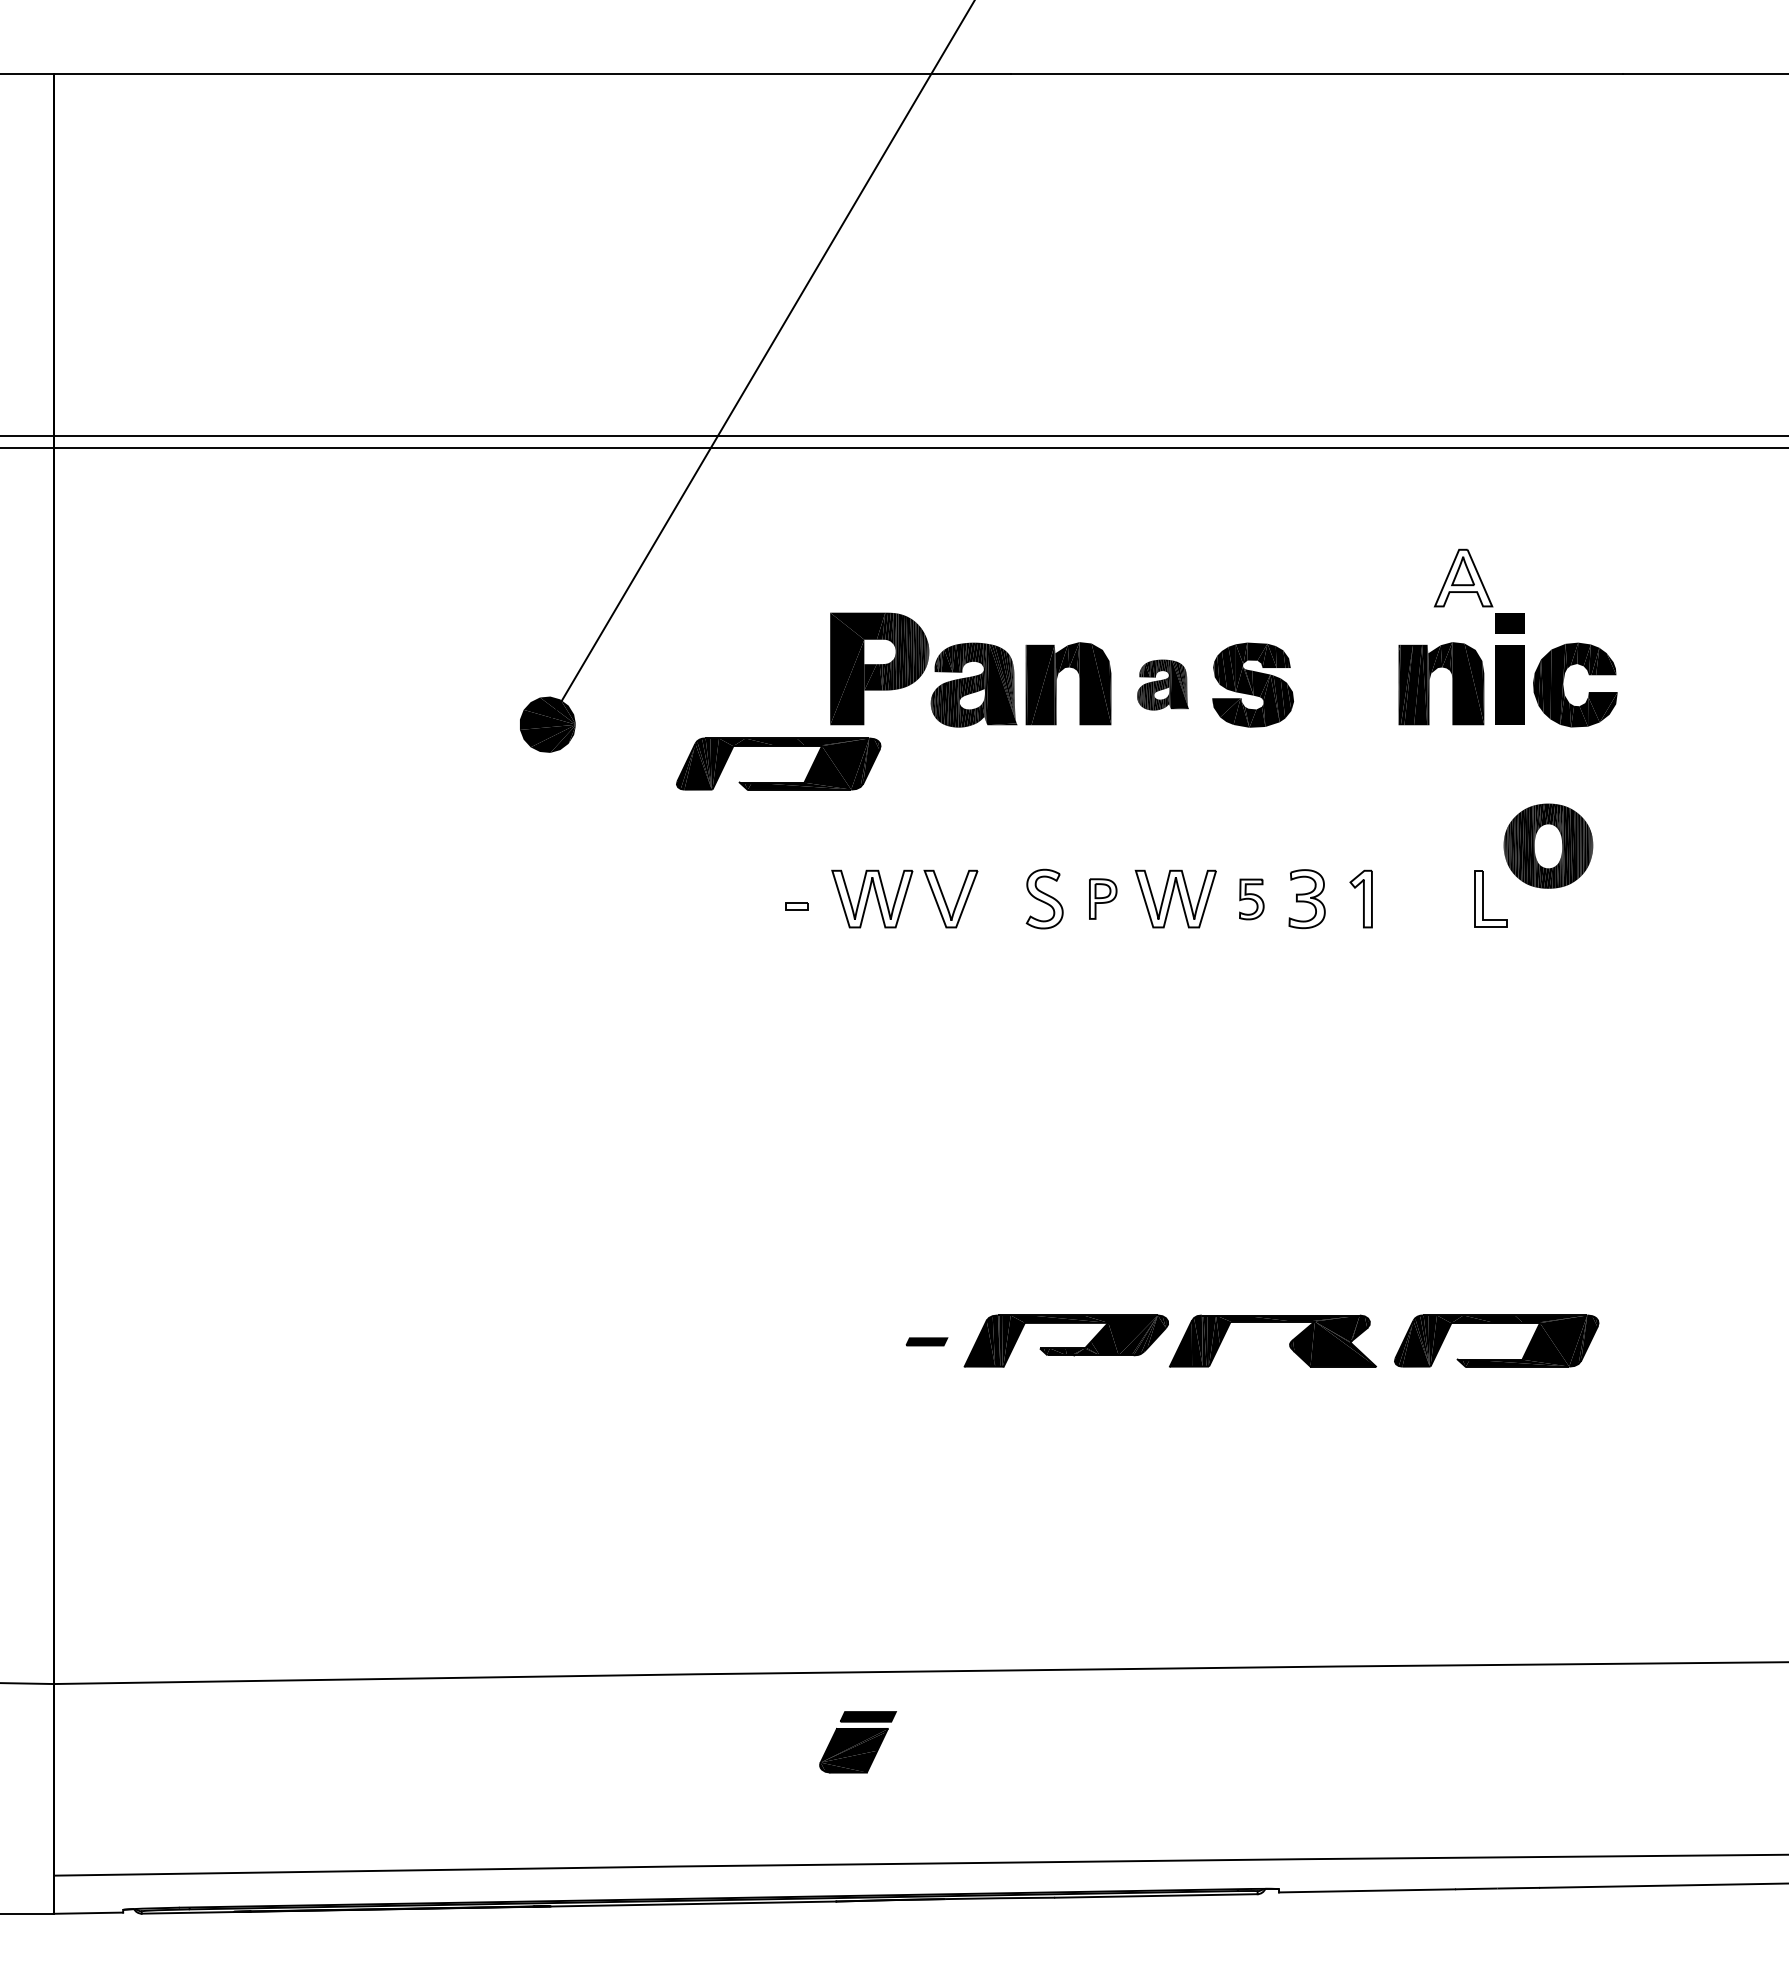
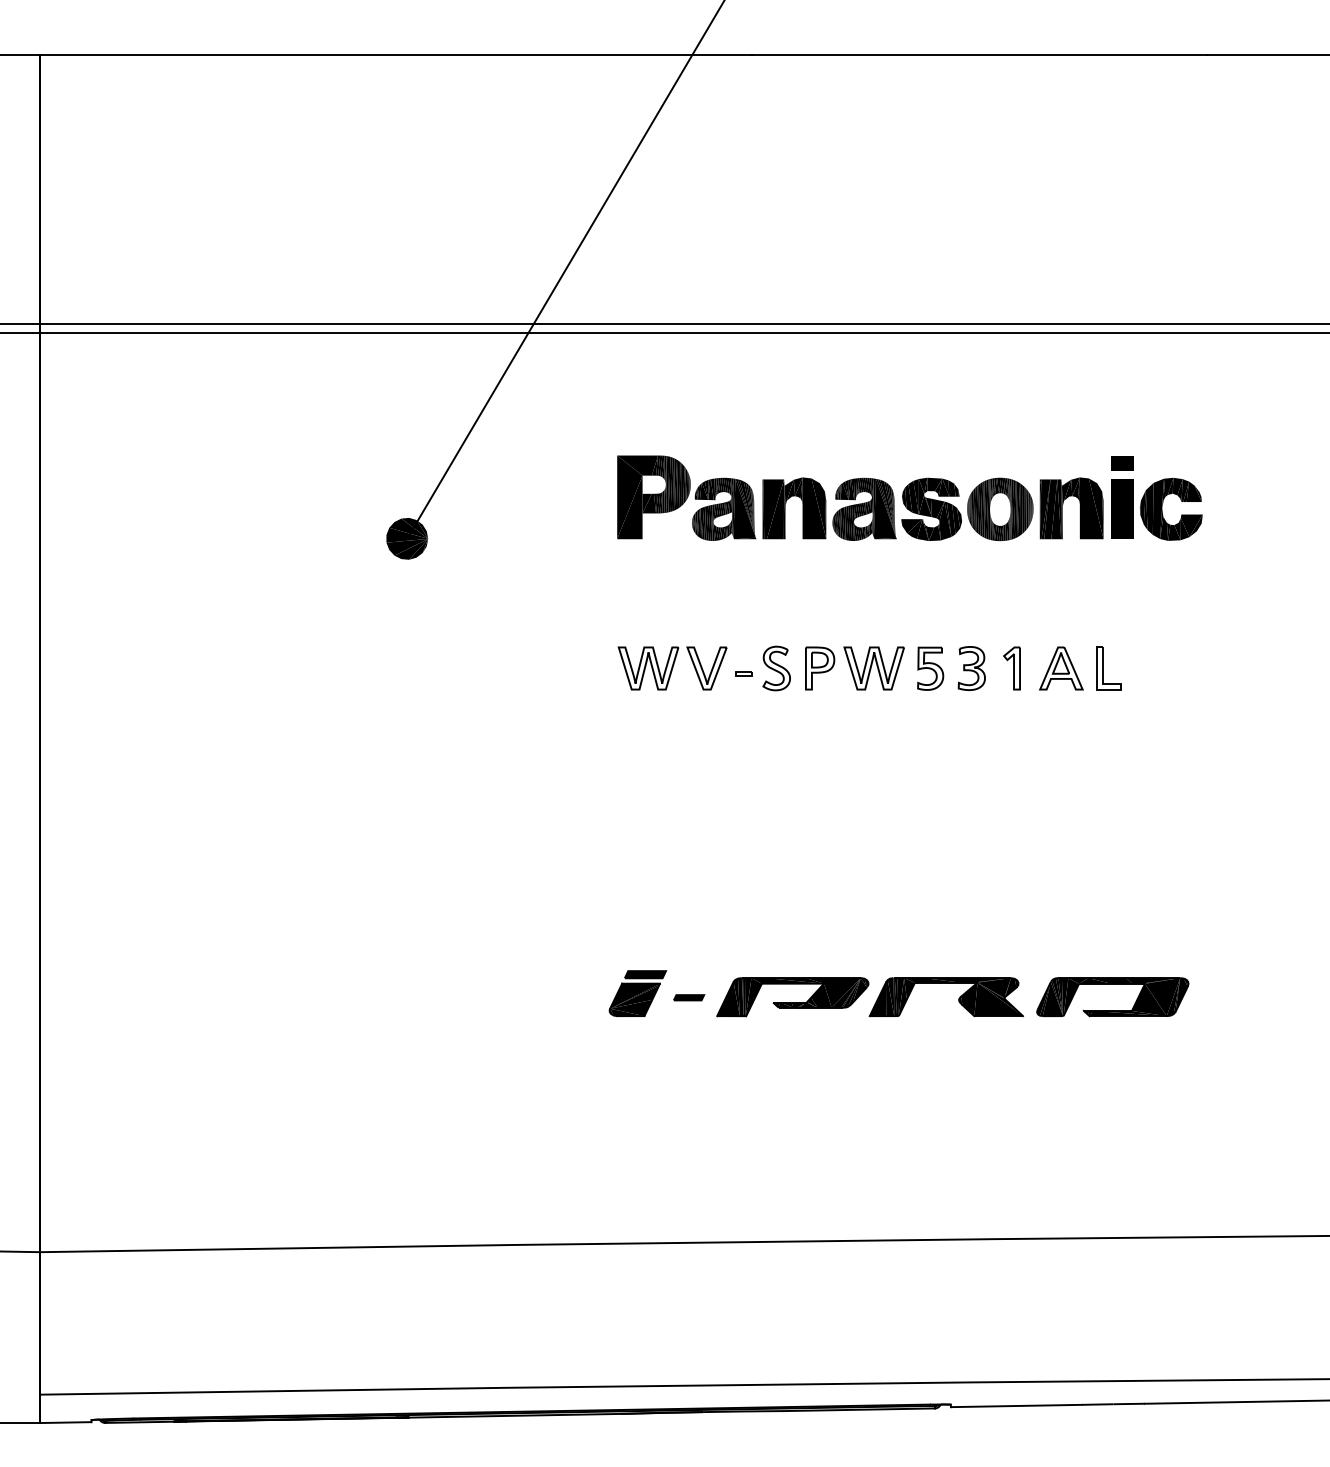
part: (1463, 577) -> (1061, 668), moved
part: (1162, 684) -> (864, 508), size x1.67
part: (778, 746) -> (578, 555), removed
part: (1548, 845) -> (1000, 508), moved
part: (1103, 898) -> (820, 668), size x1.43
part: (1251, 899) -> (930, 668), size x1.43
part: (796, 906) -> (743, 674), moved
part: (857, 1742) -> (637, 993), moved

